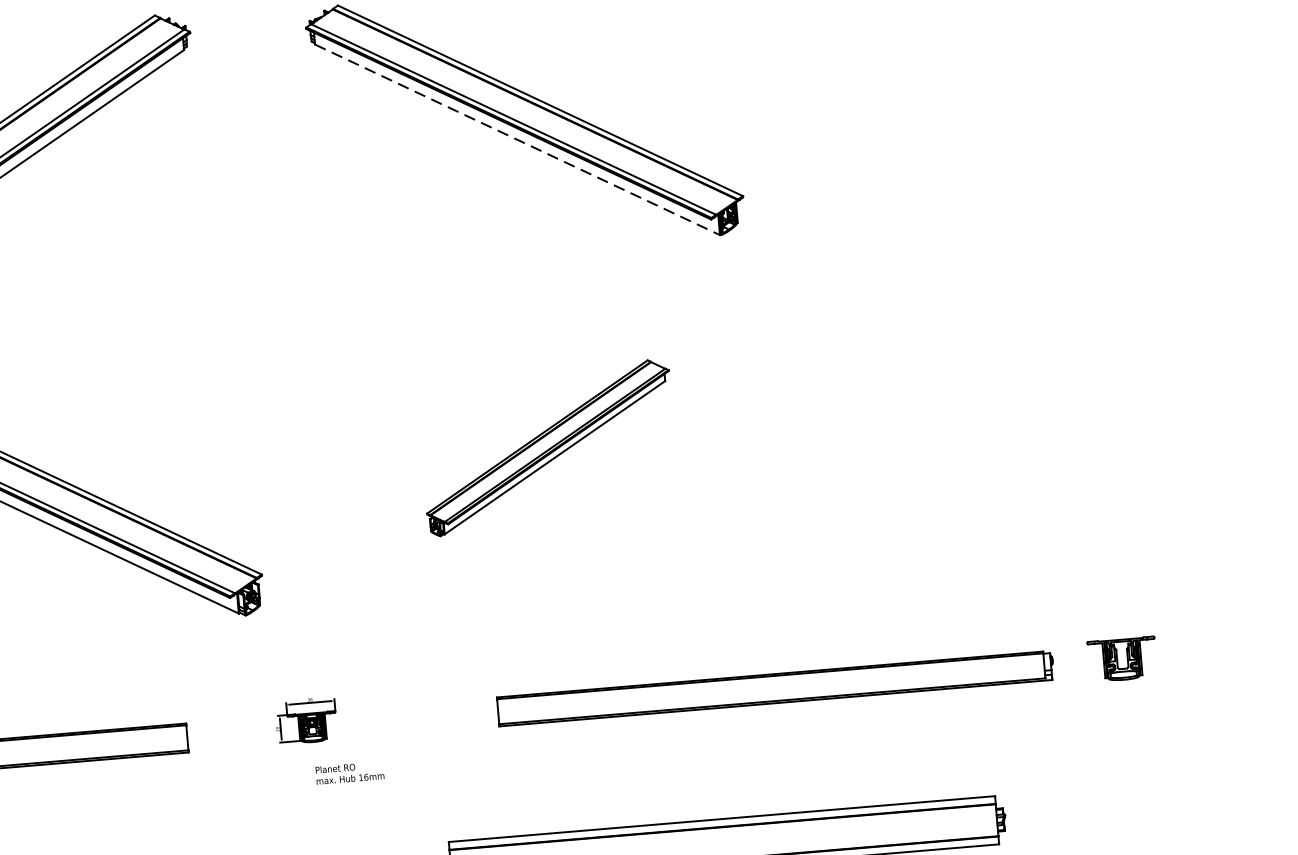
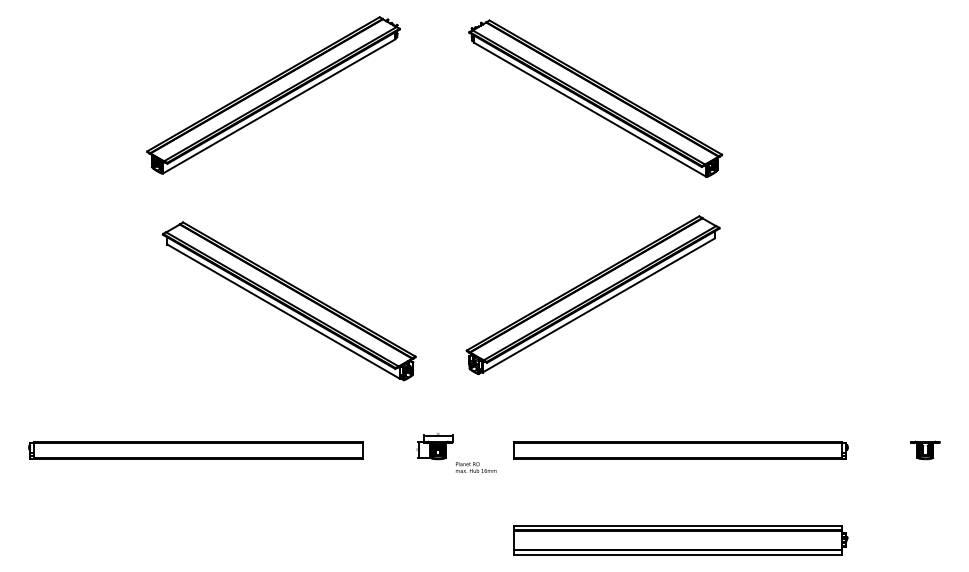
line: (518, 139) -> (590, 109), dashed -> solid
part: (547, 448) -> (592, 295), size x1.67
part: (1122, 659) -> (925, 450), size x0.71
part: (775, 688) -> (680, 450), moved
text: (350, 772) -> (476, 467), moved

